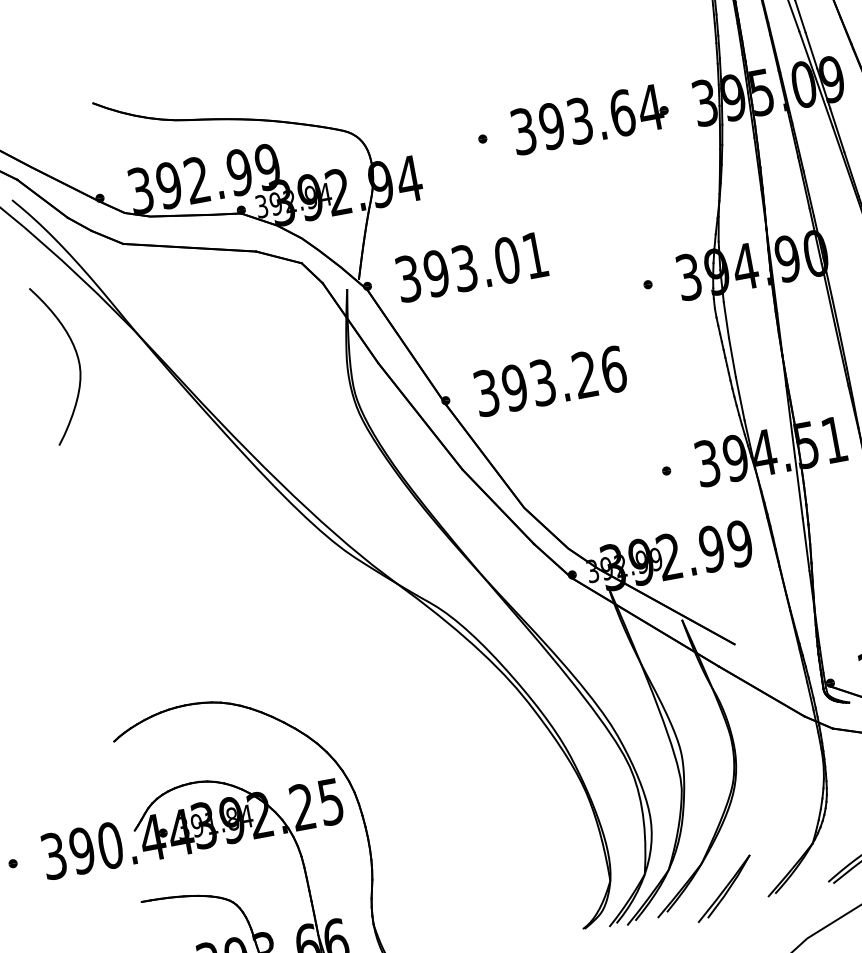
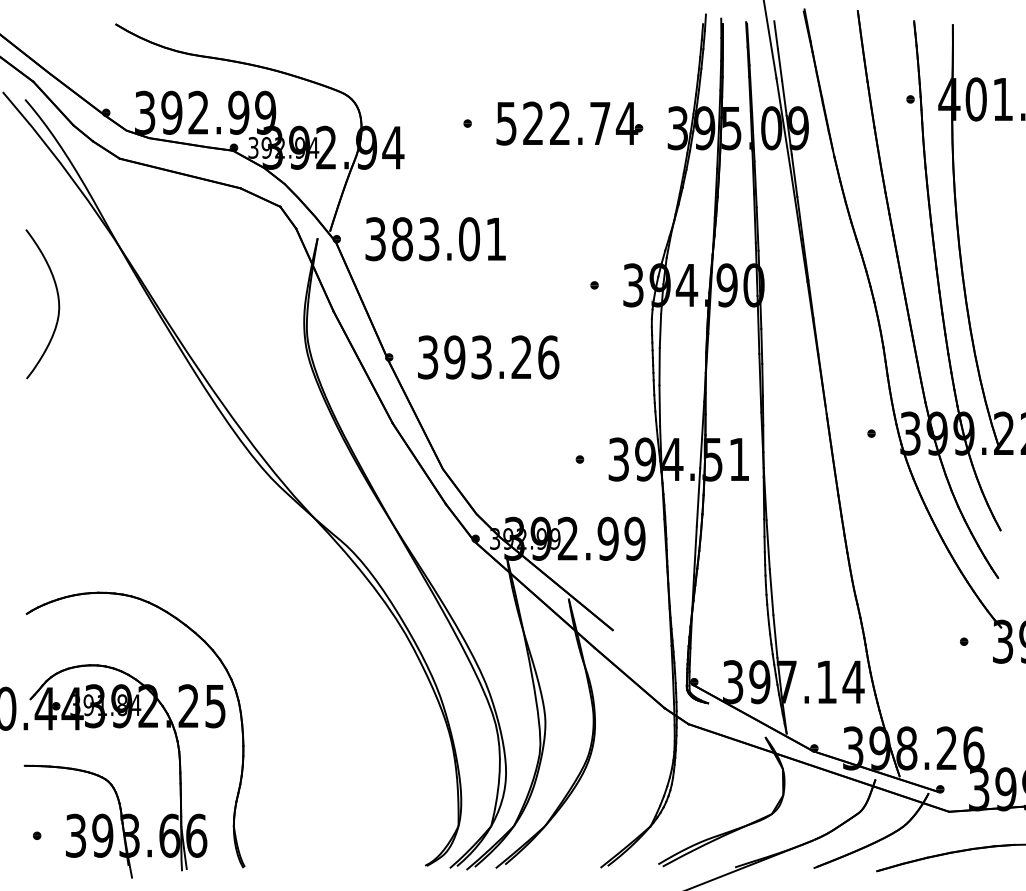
text: (574, 122) -> (554, 123), 393.64 -> 522.74
text: (435, 274) -> (401, 239), 393.01 -> 383.01
curve: (76, 355) -> (57, 299), moved
part: (723, 888) -> (561, 852), removed

